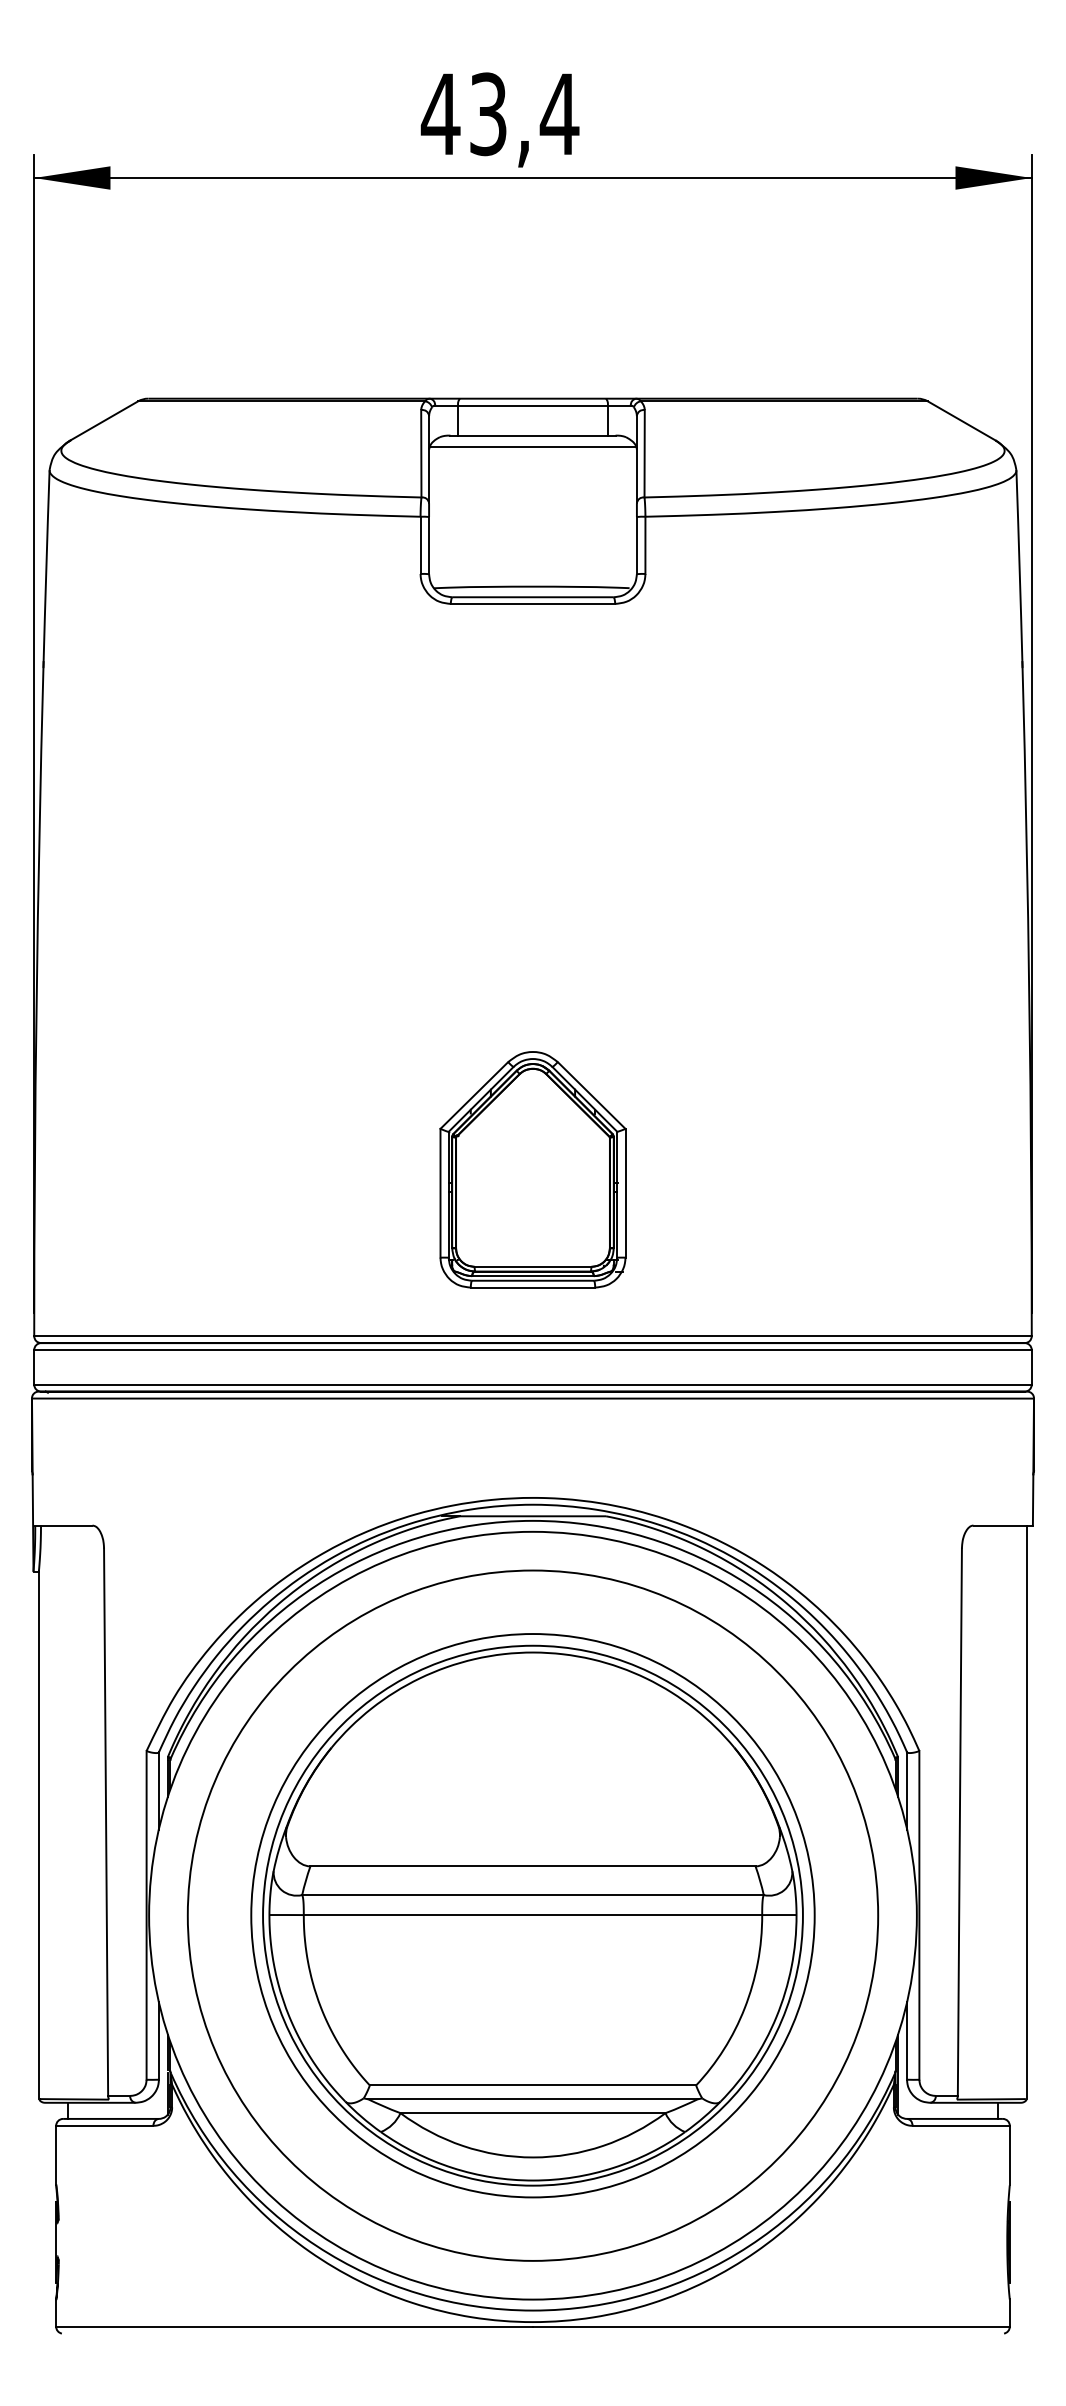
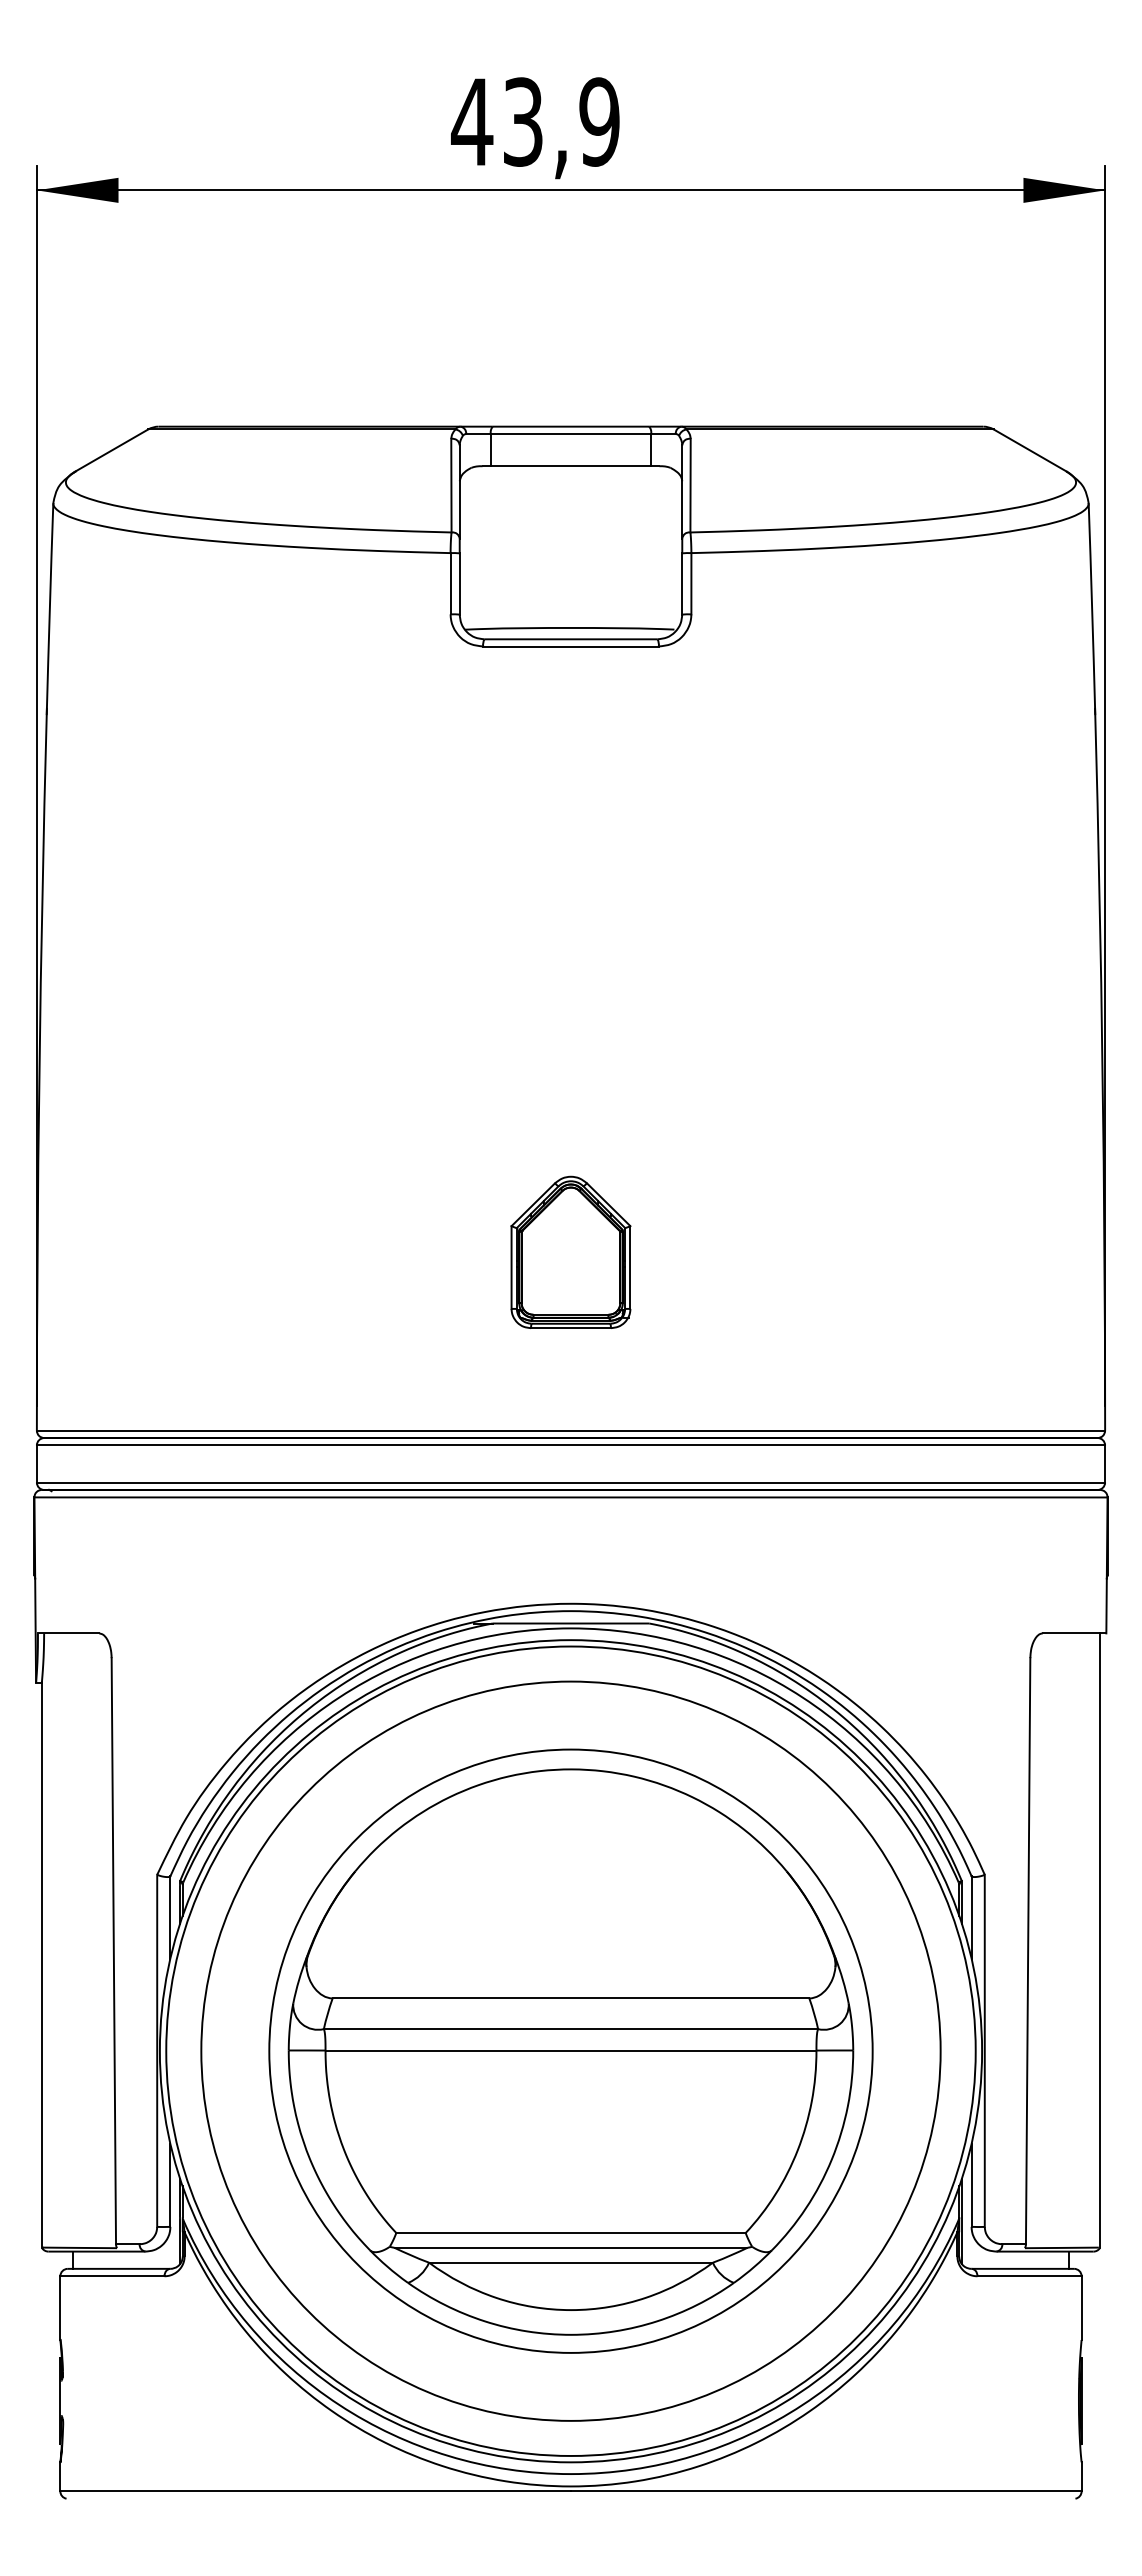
text: (559, 113) -> (599, 121), 43,4 -> 43,9
line: (532, 447) -> (570, 478), removed
part: (532, 1169) -> (570, 1252), size x0.6
circle: (532, 1915) -> (570, 2051), size x1.4

